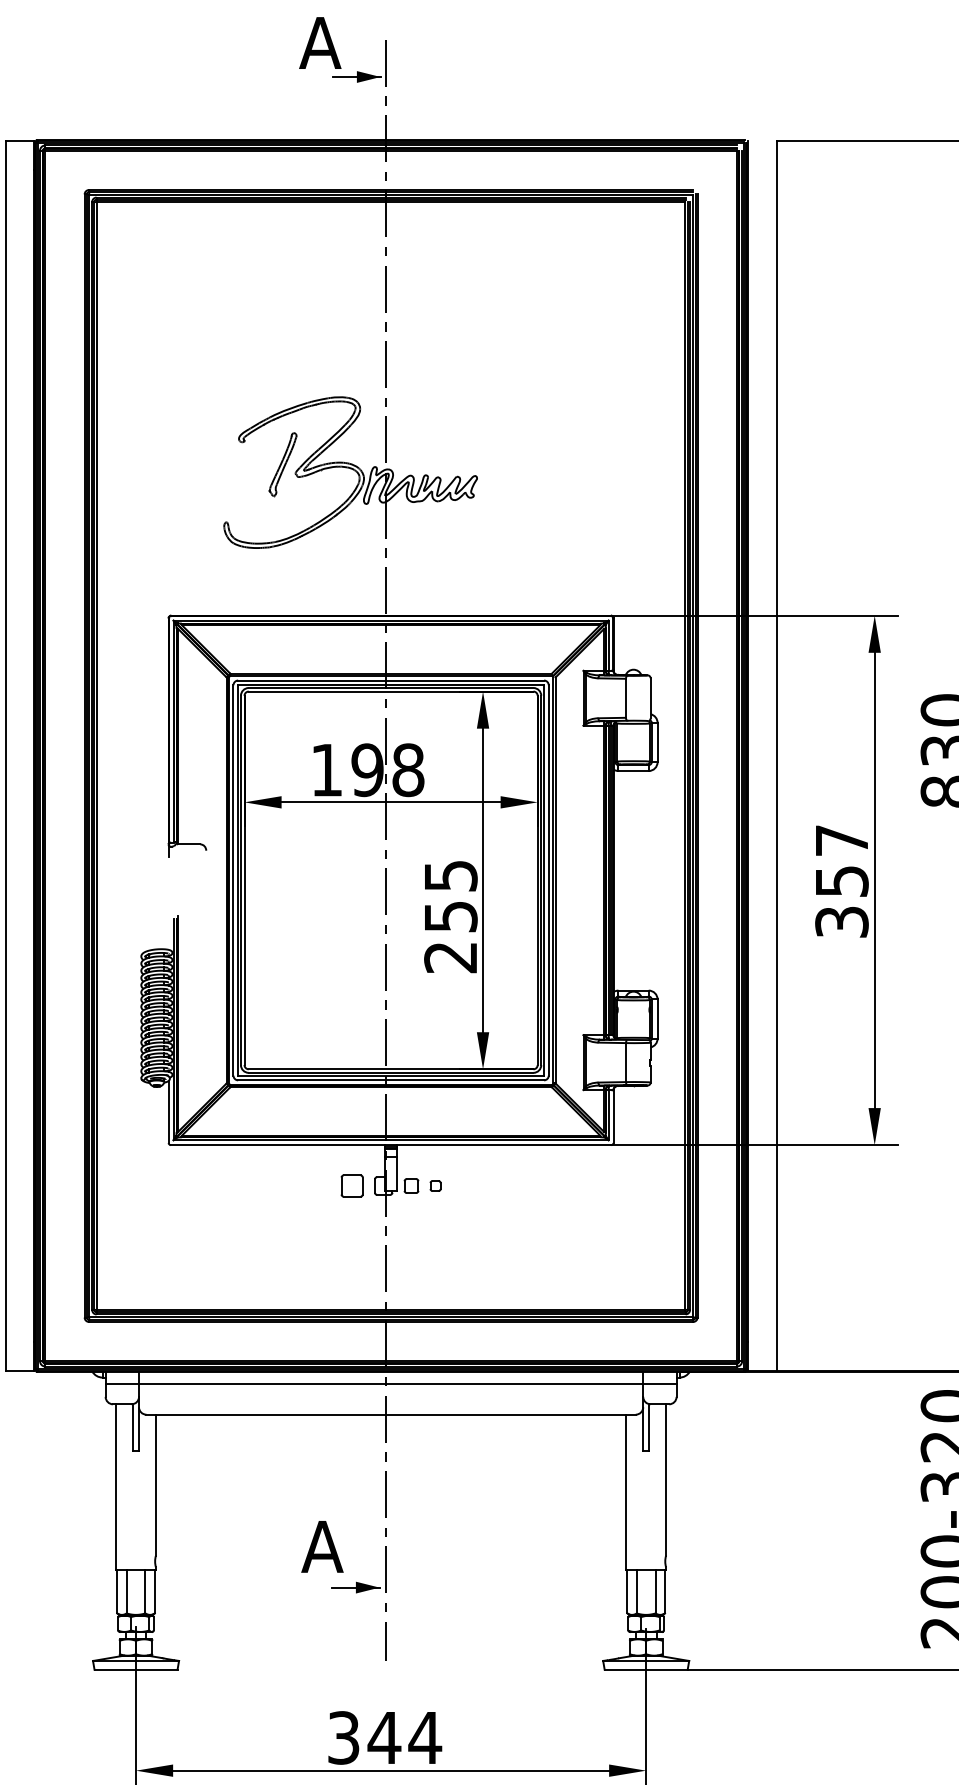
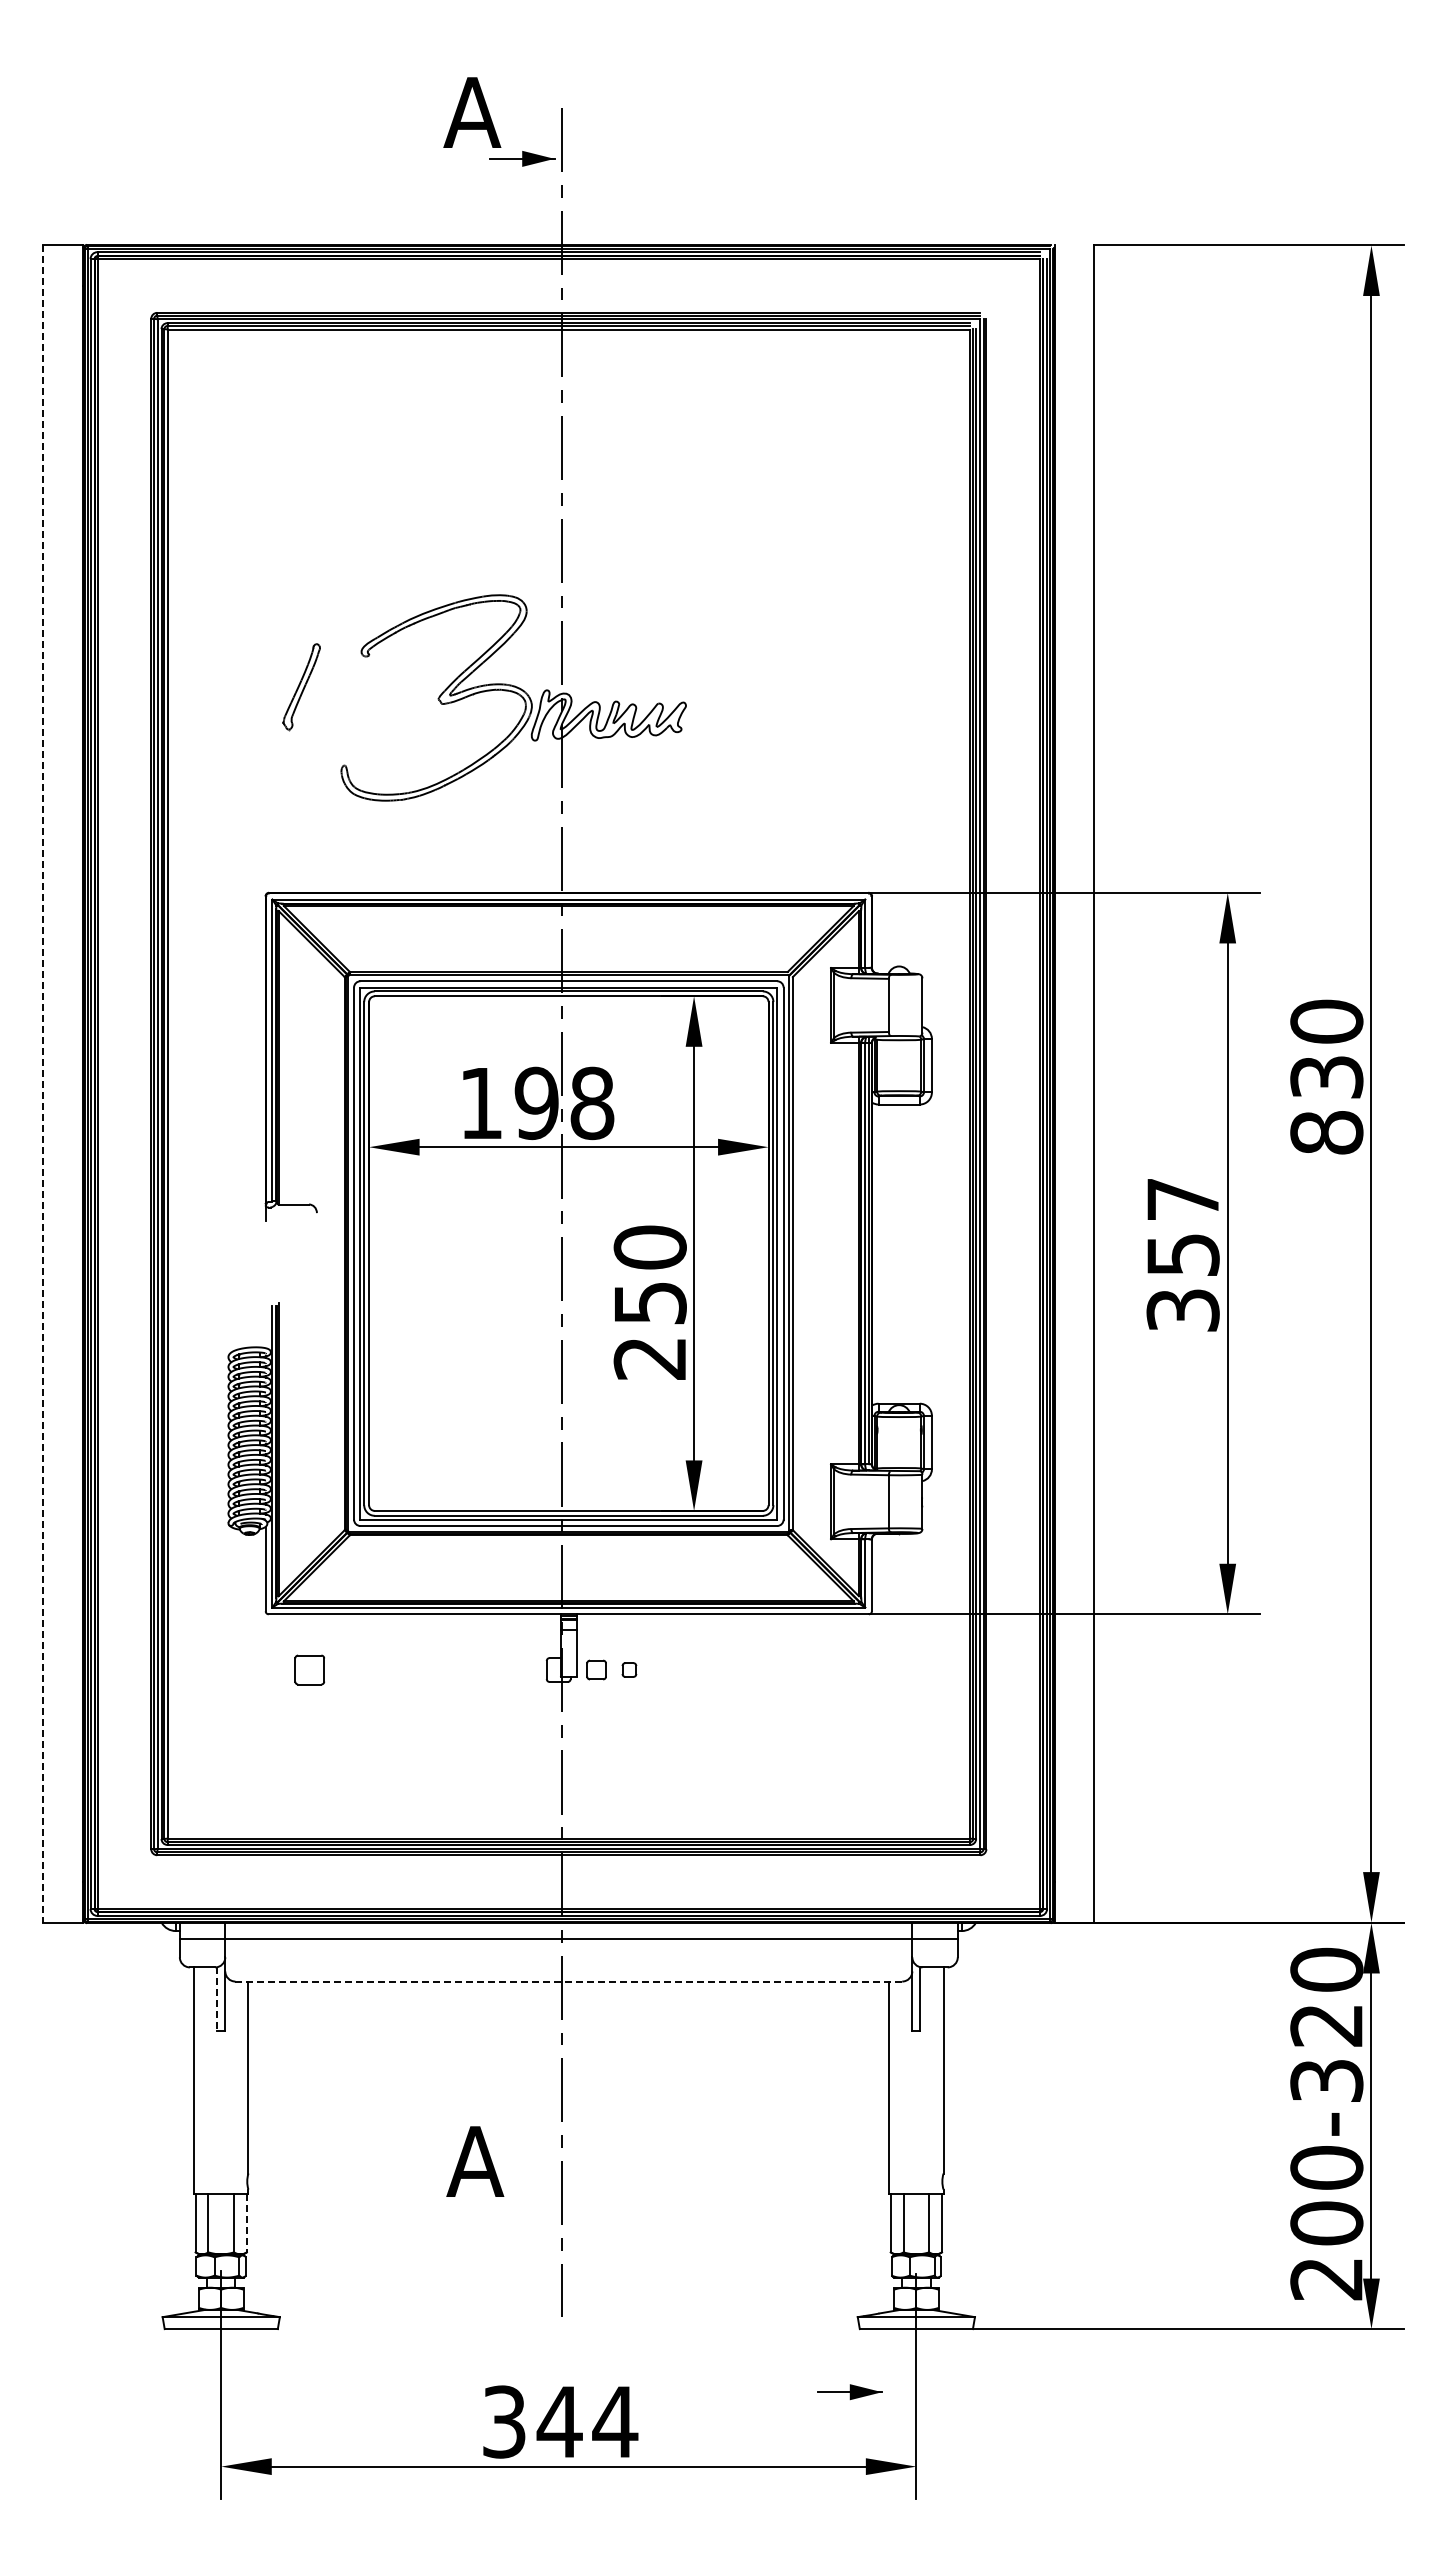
part: (282, 464) -> (301, 687), moved
line: (5, 756) -> (43, 1084), solid -> dashed
text: (450, 875) -> (649, 1247), 255 -> 250
part: (351, 1185) -> (309, 1669), moved
line: (390, 1414) -> (568, 1981), solid -> dashed
line: (133, 1427) -> (217, 1999), solid -> dashed
part: (355, 1587) -> (849, 2392), moved
line: (154, 1592) -> (246, 2223), solid -> dashed

